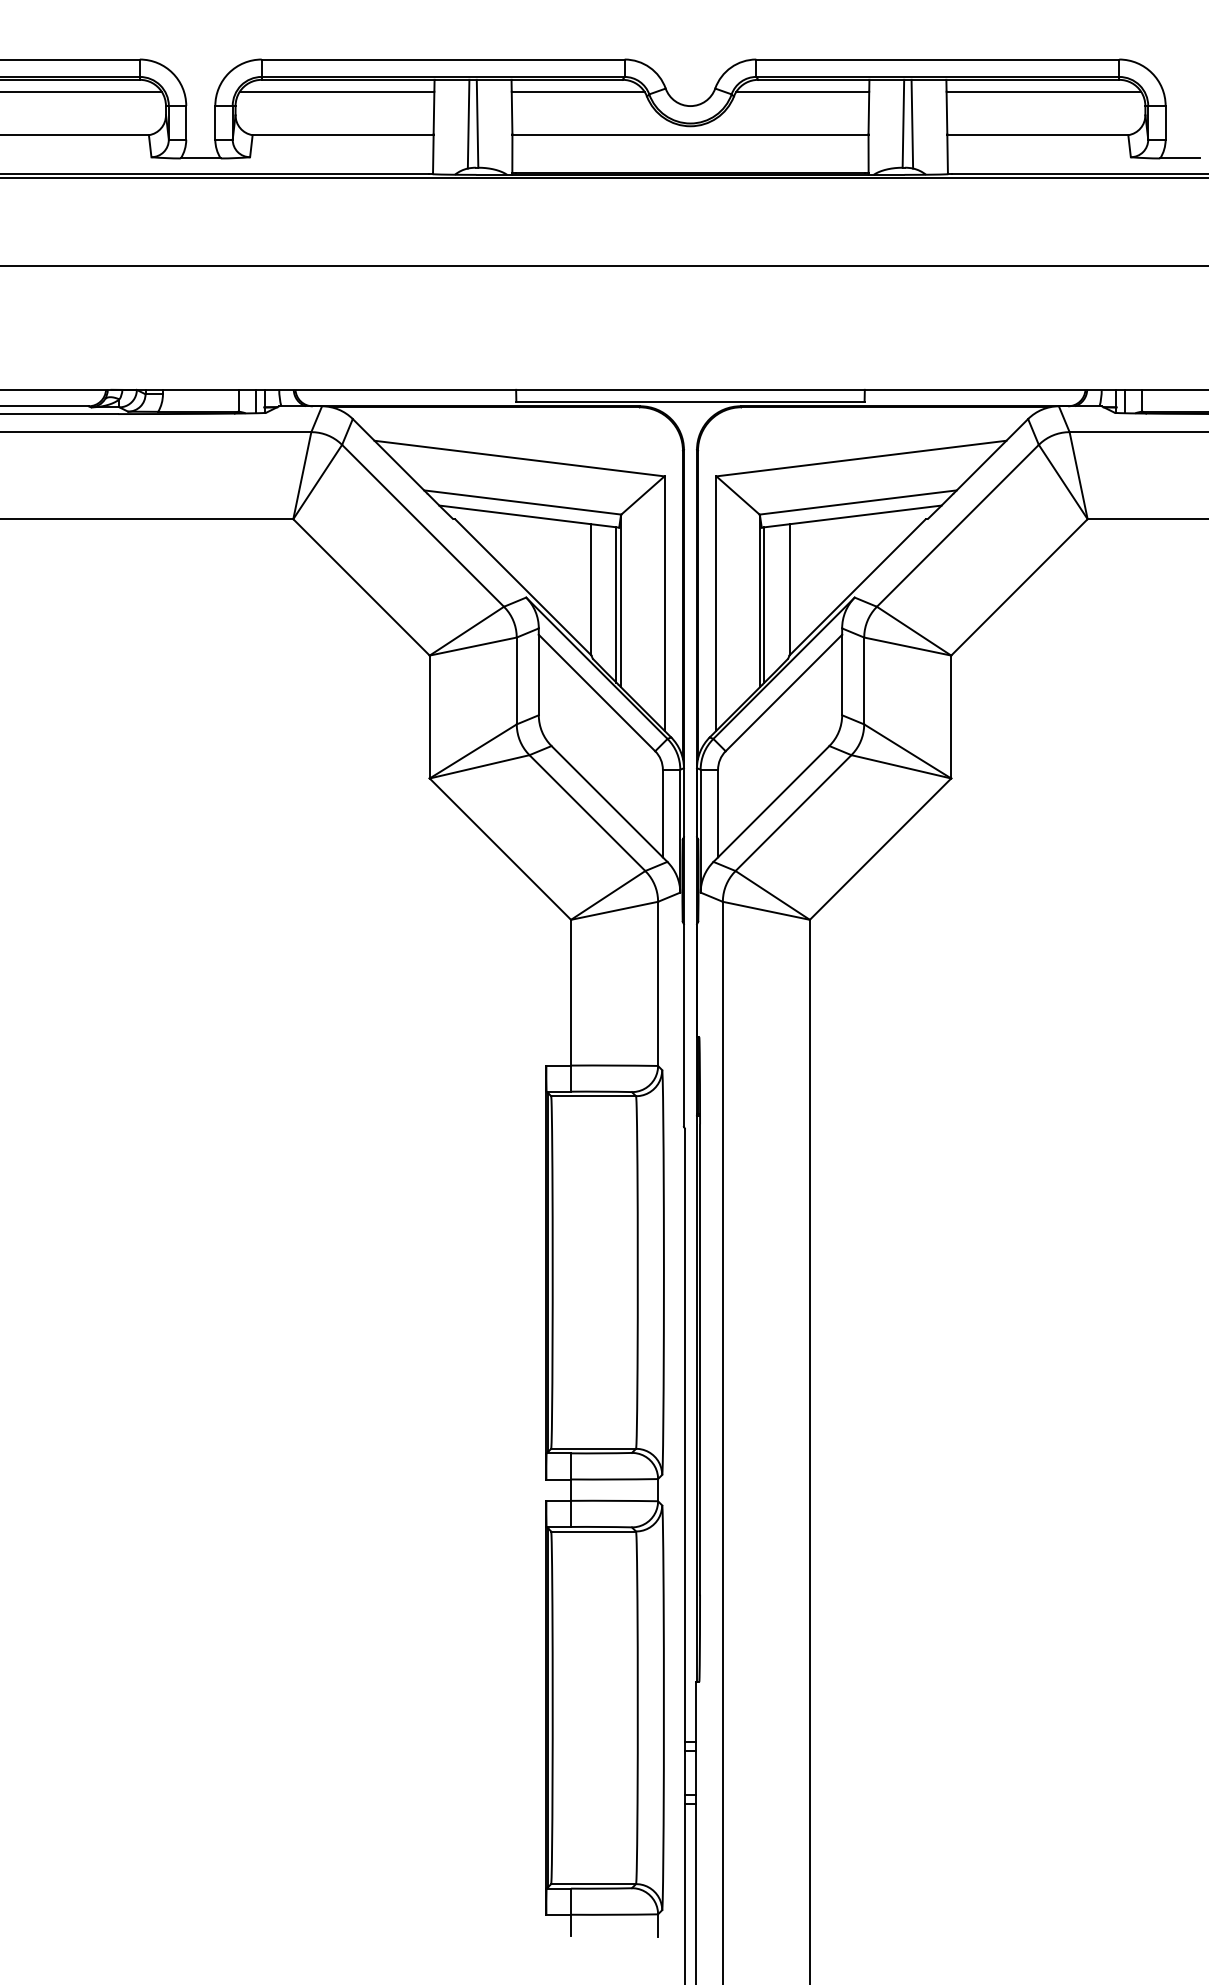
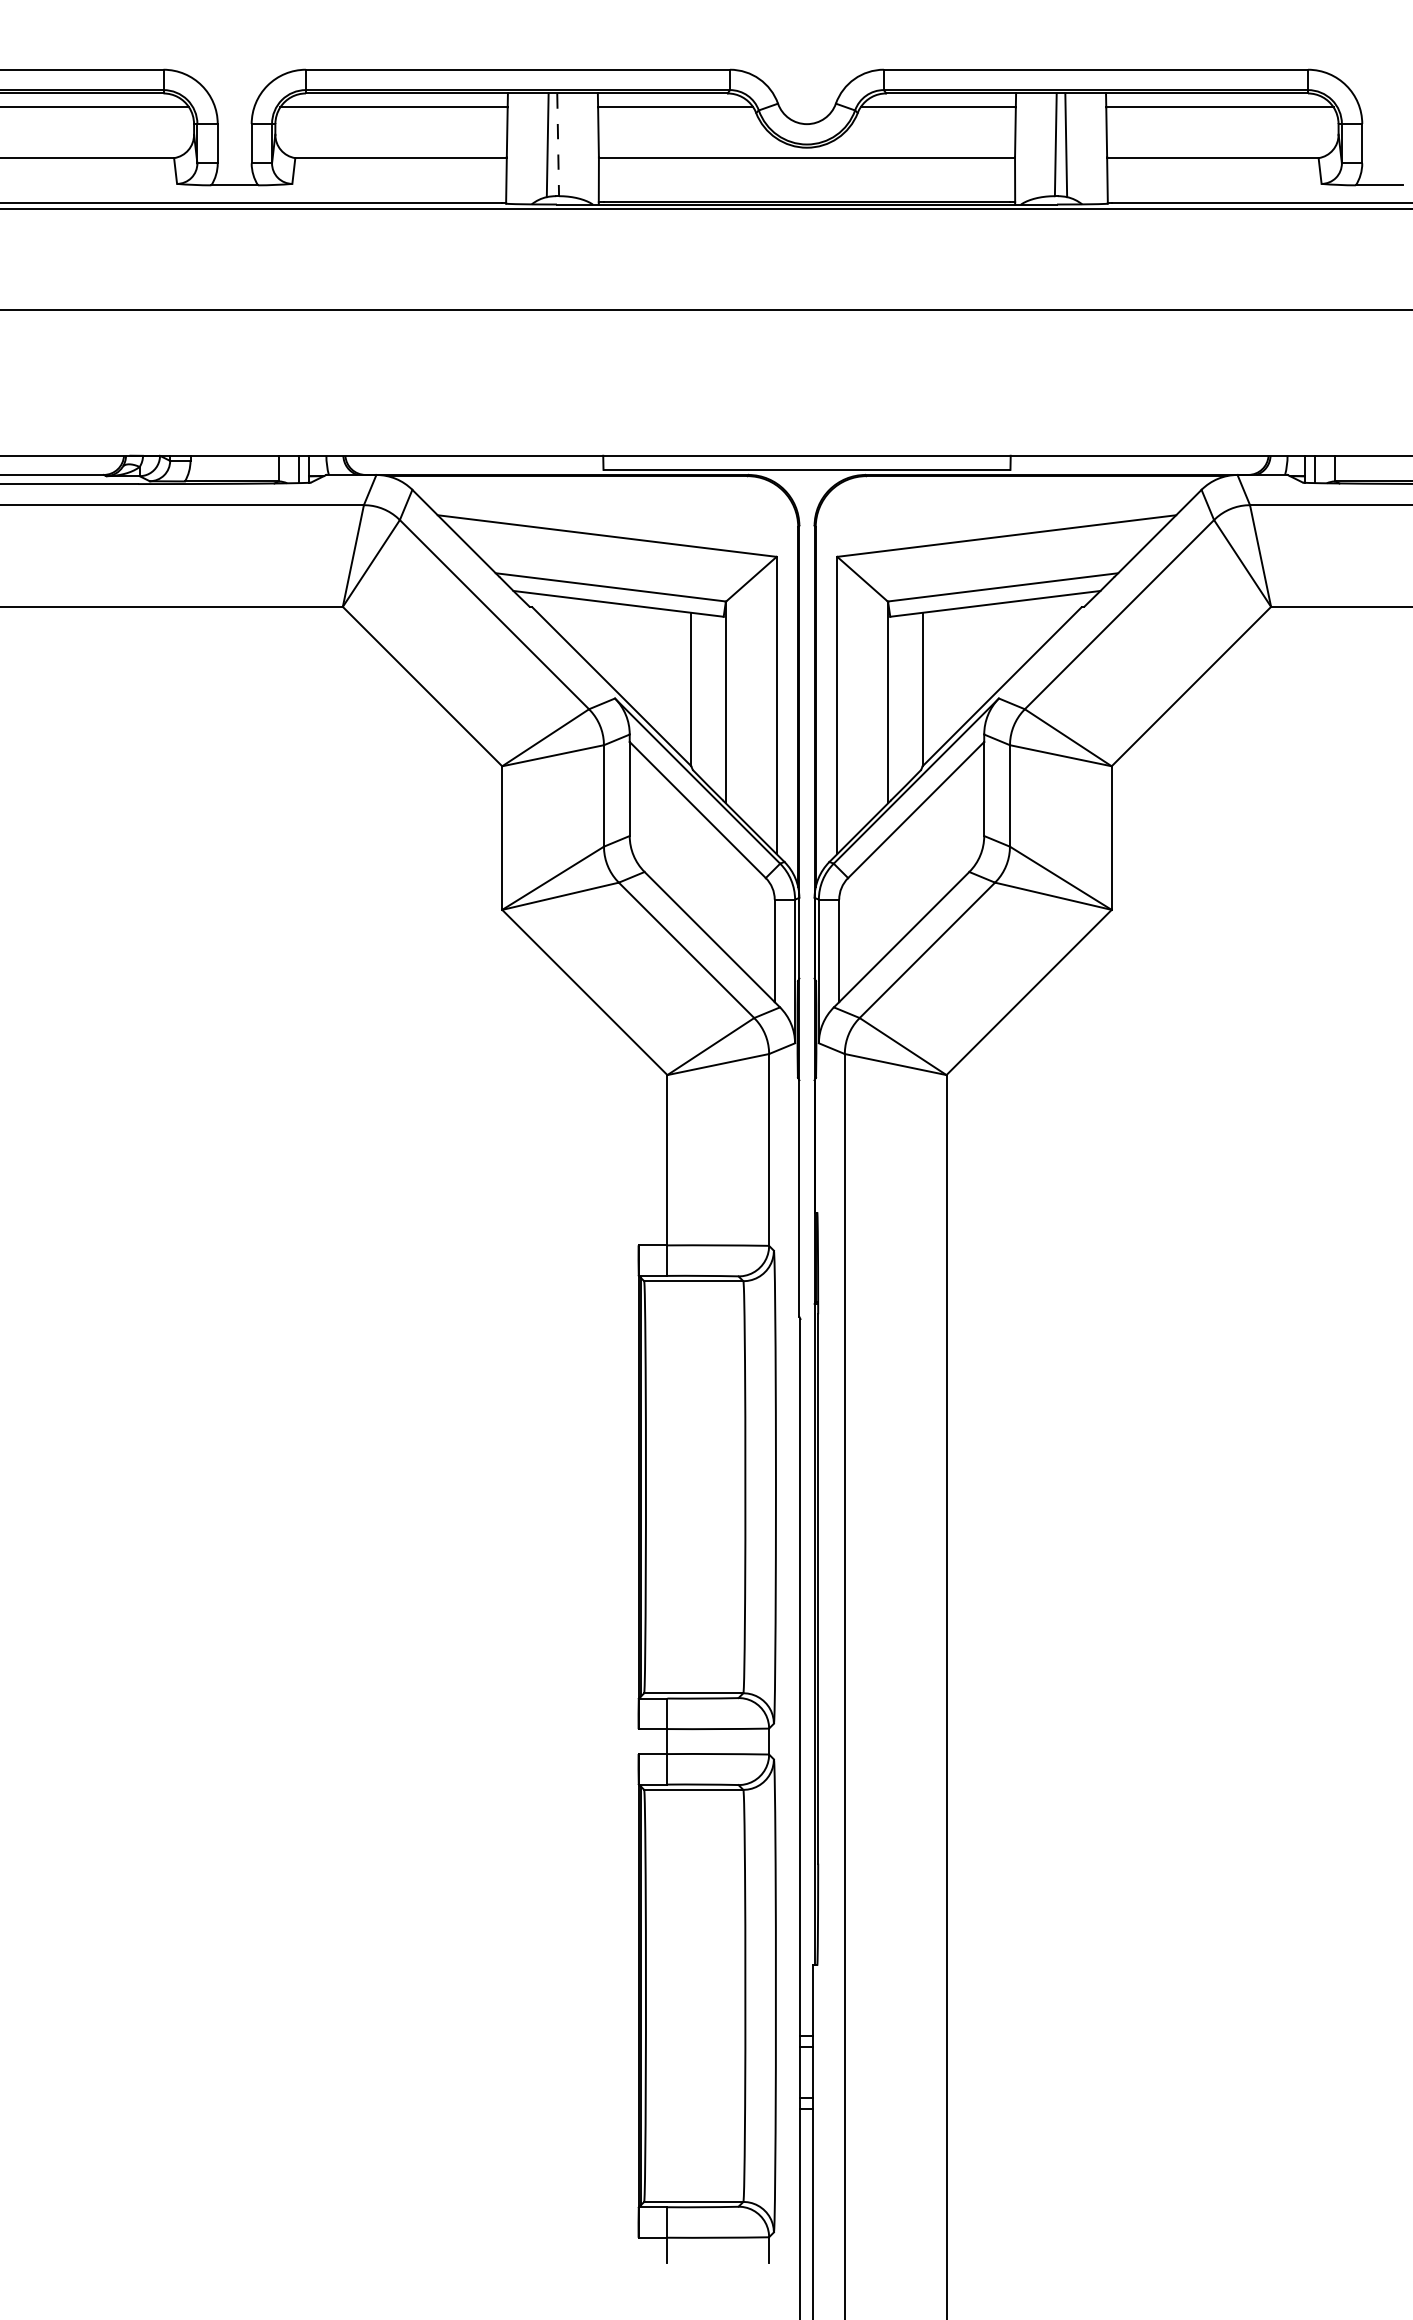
line: (477, 123) -> (558, 144), solid -> dashed
line: (616, 604) -> (720, 706), removed
line: (764, 604) -> (893, 706), removed

